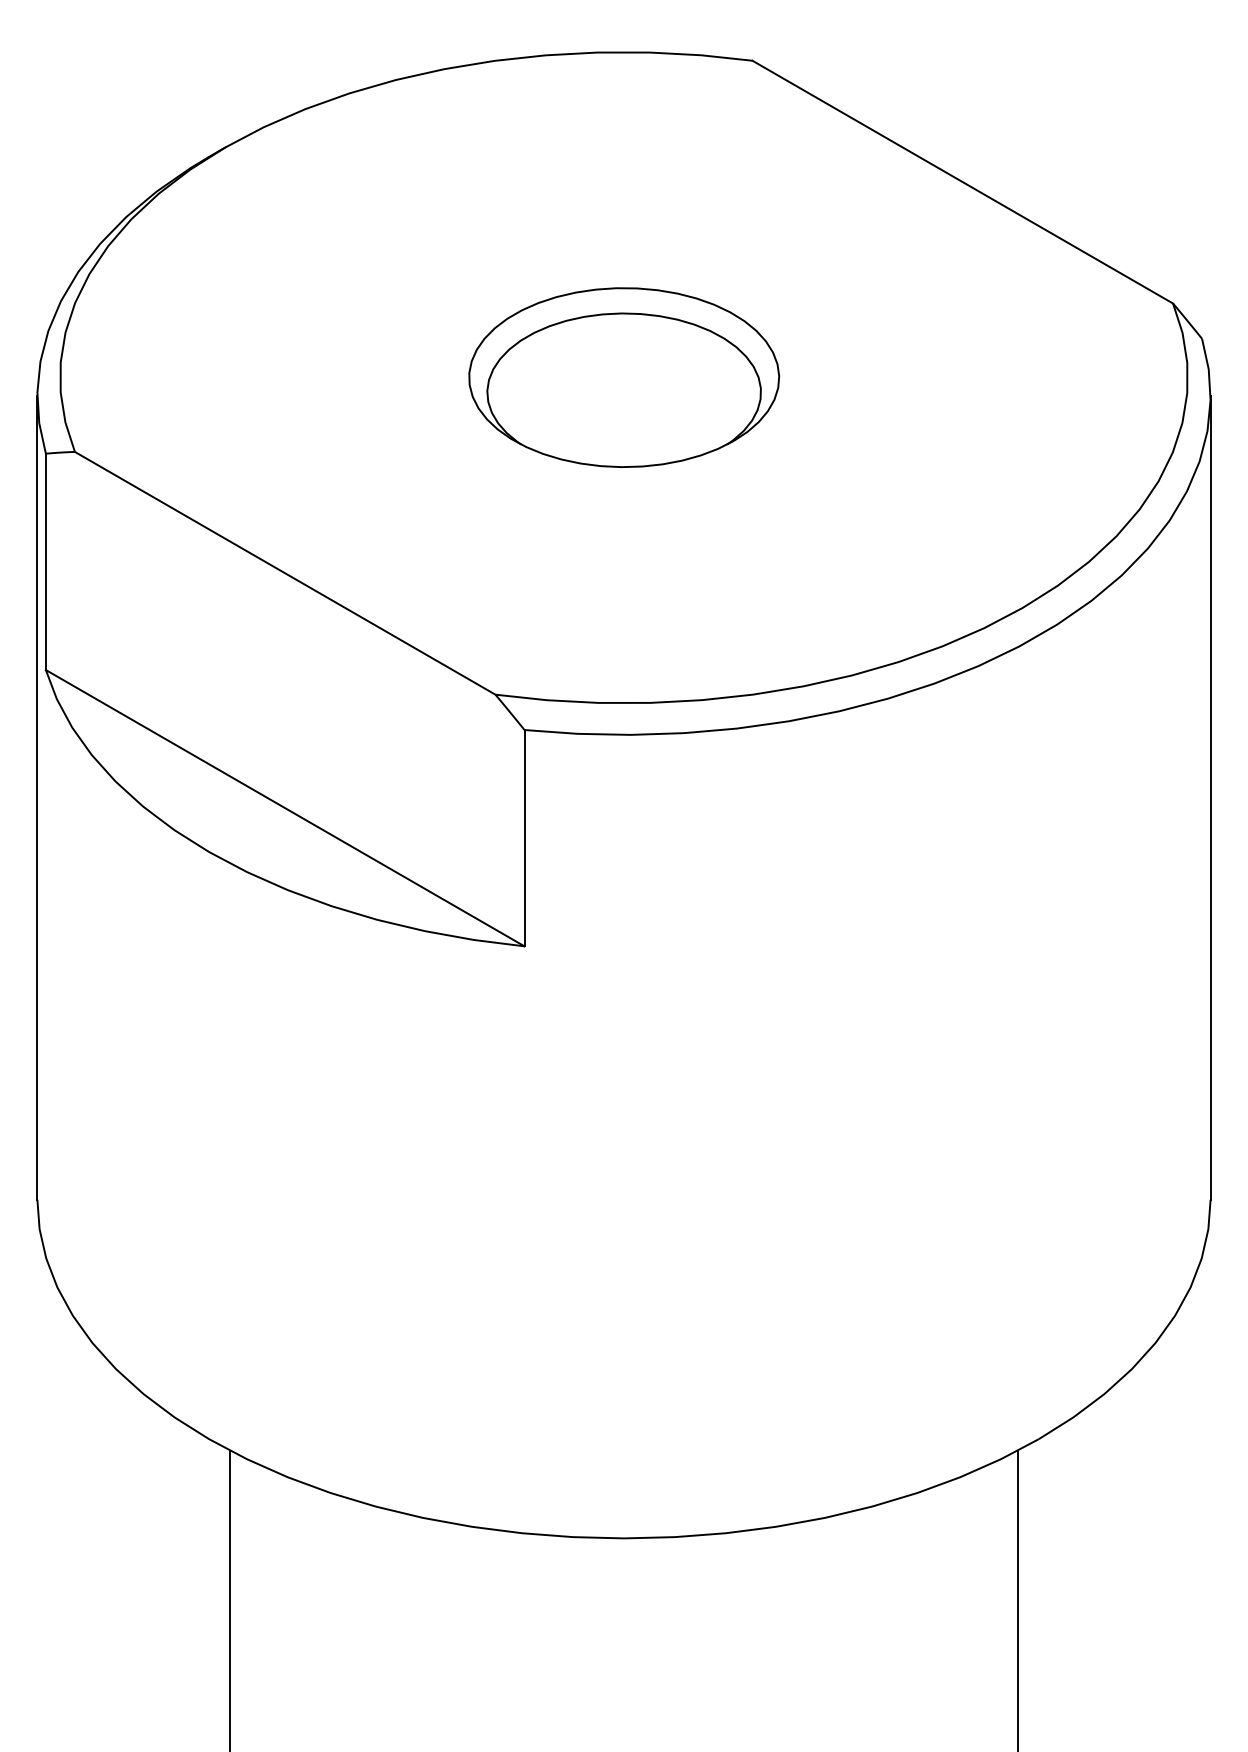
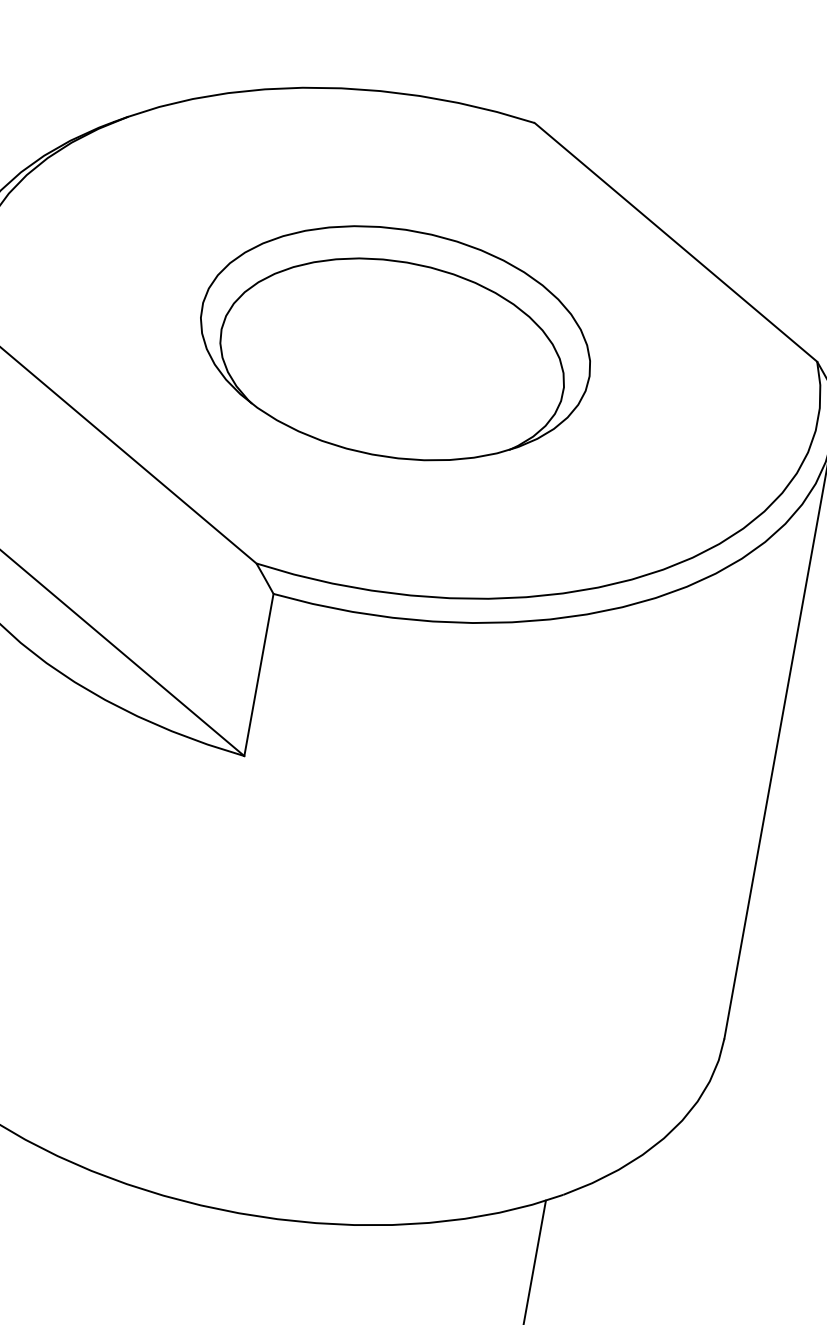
part: (624, 377) -> (396, 343), size x1.67

